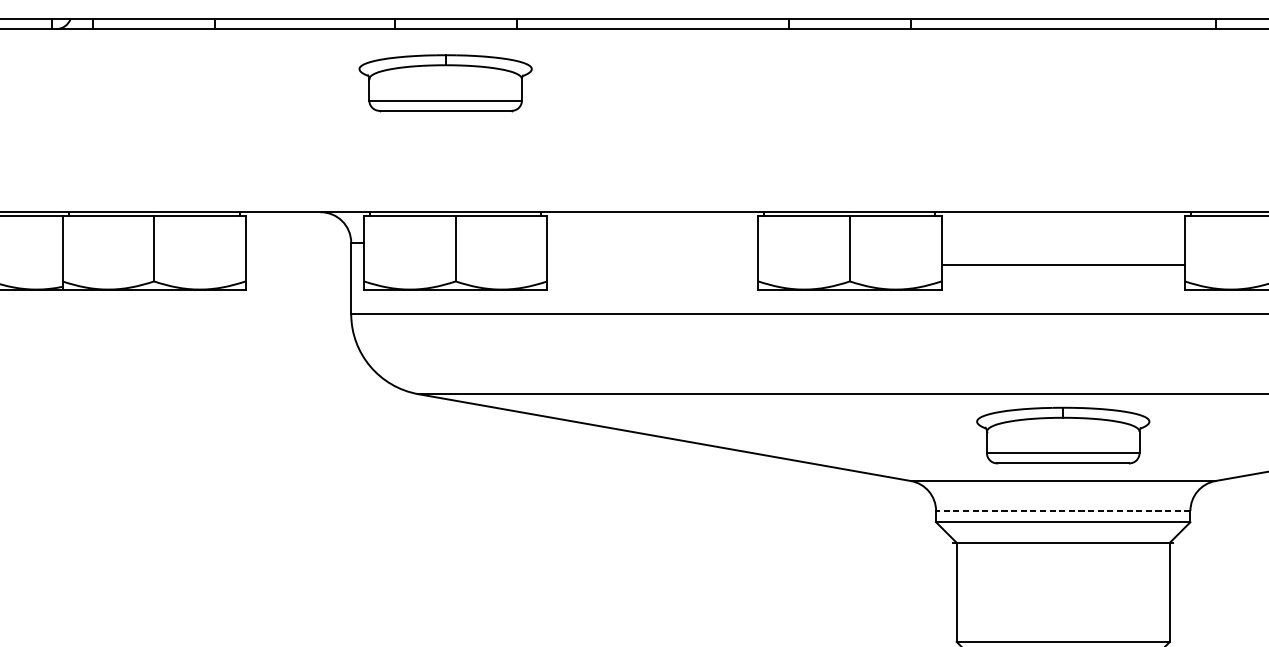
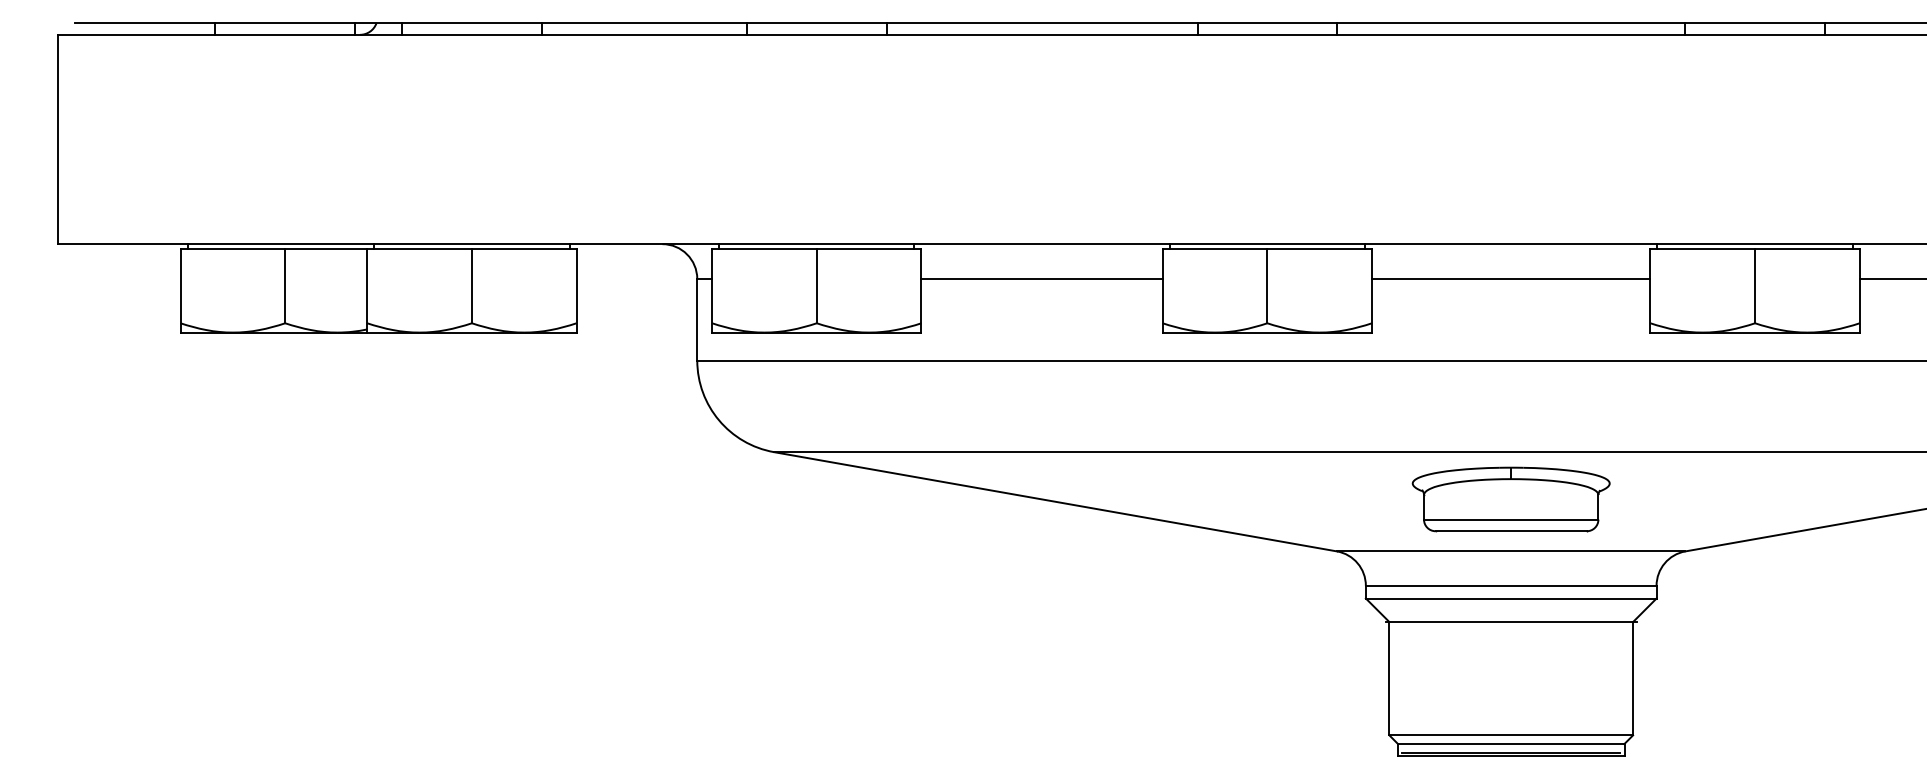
part: (445, 83) -> (804, 96), removed
line: (652, 243) -> (1041, 279), added
line: (1063, 265) -> (1511, 279), moved
line: (1062, 510) -> (1510, 585), dashed -> solid

